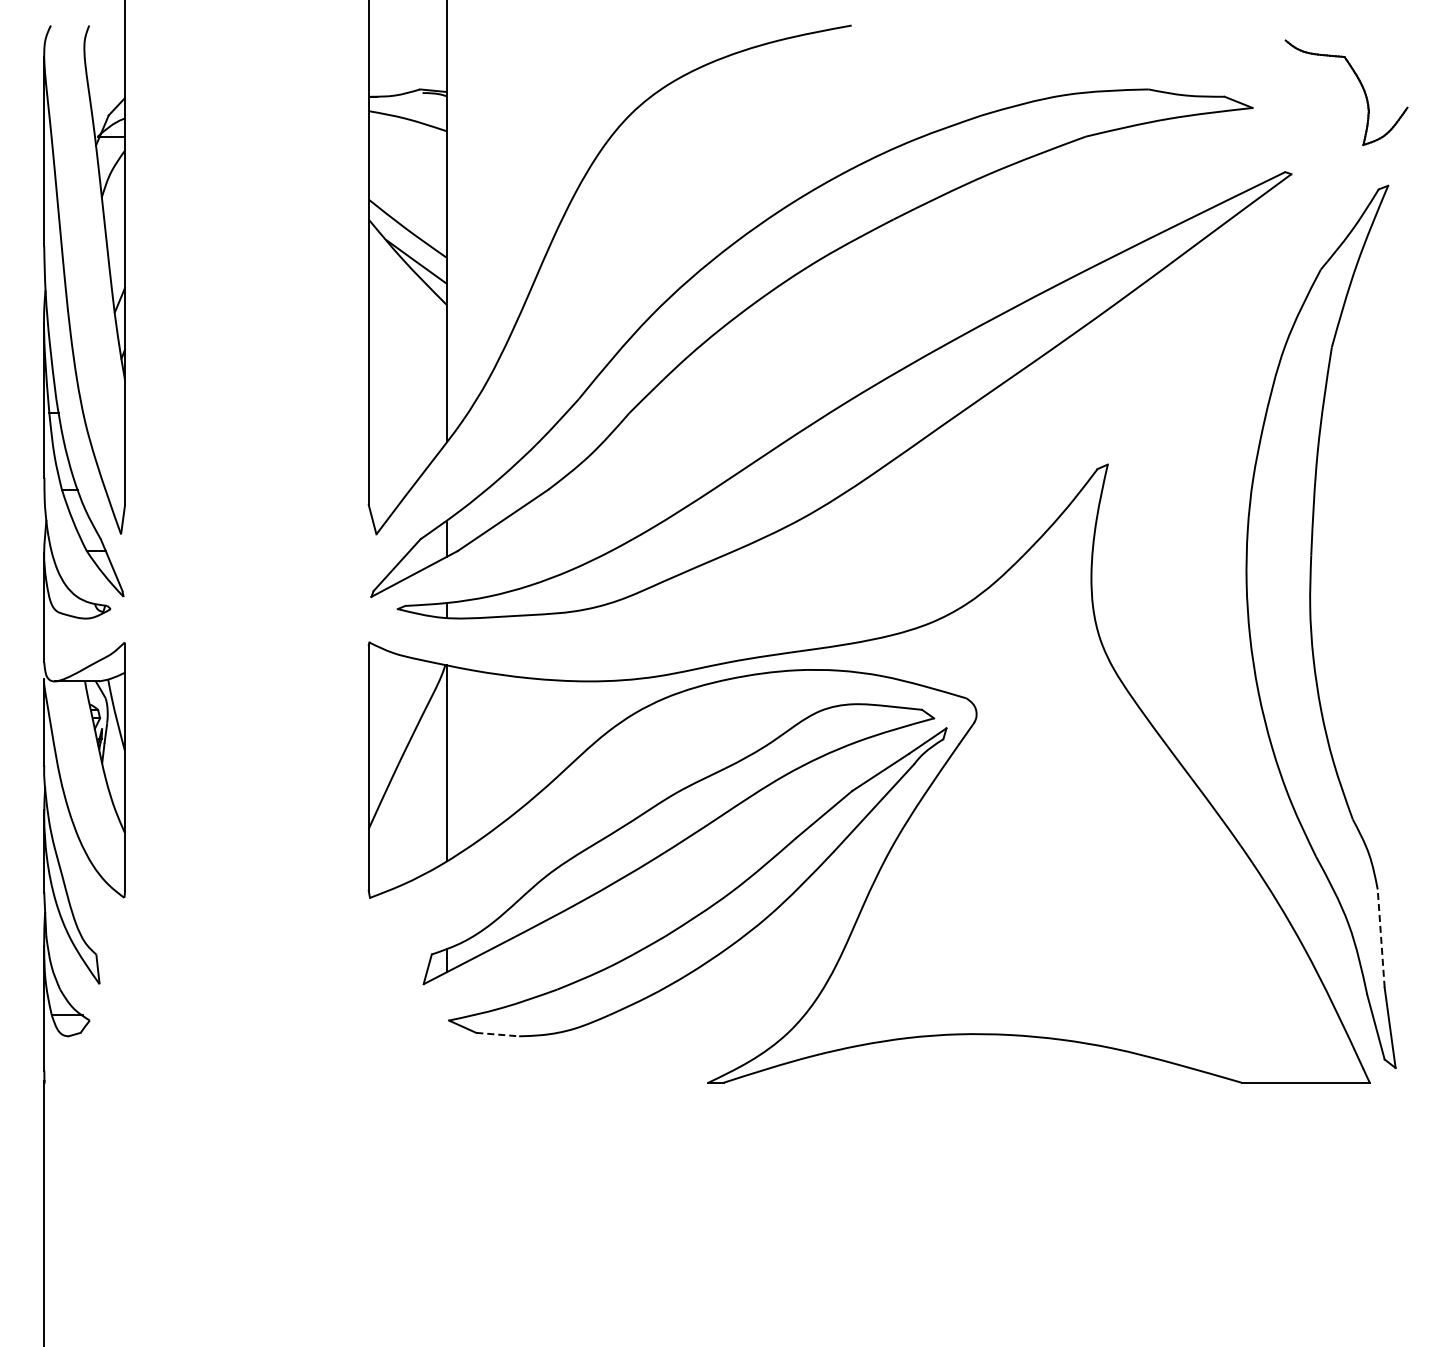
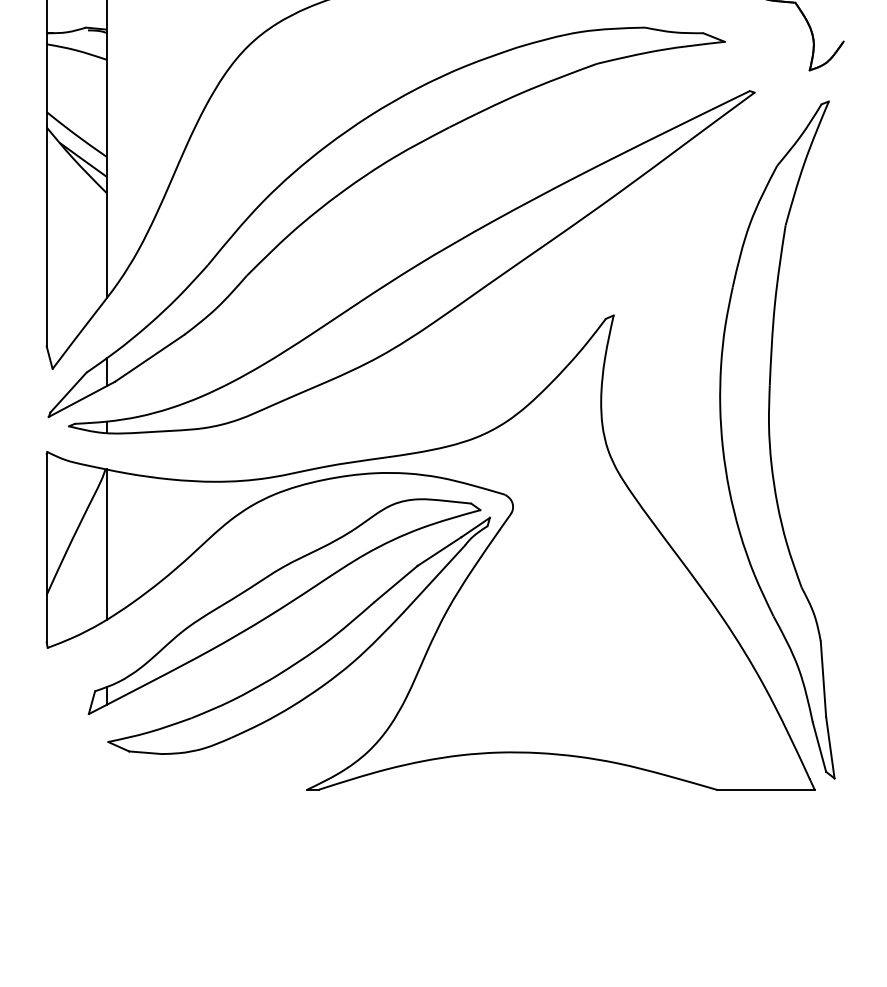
line: (1381, 938) -> (823, 679), dashed -> solid
line: (498, 1034) -> (146, 752), dashed -> solid

